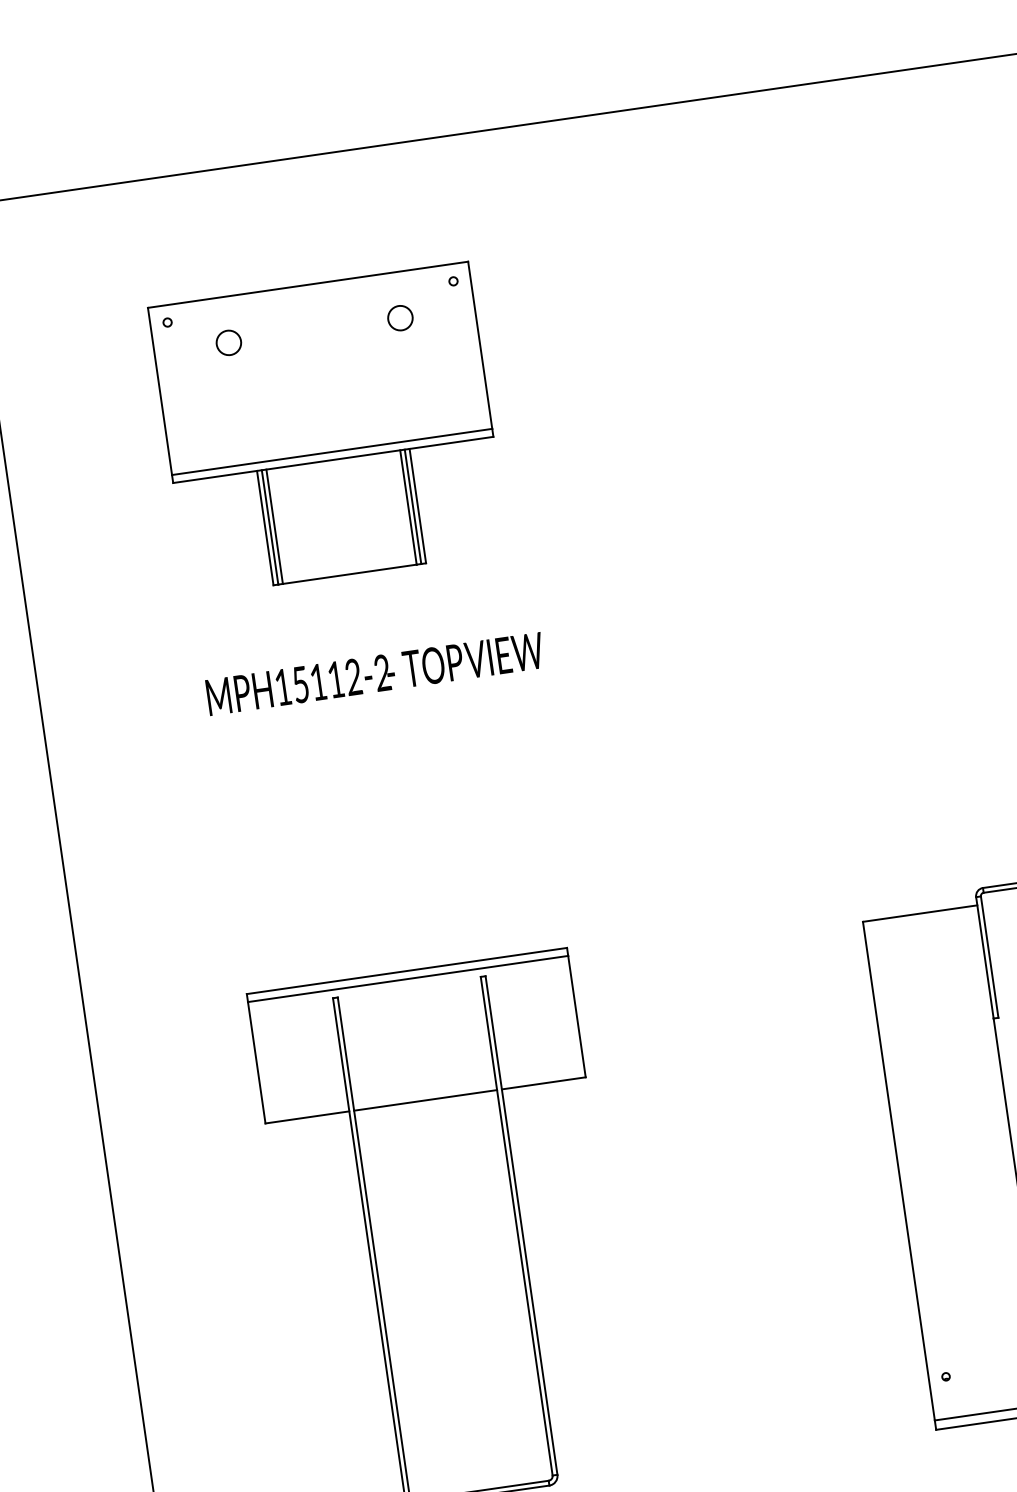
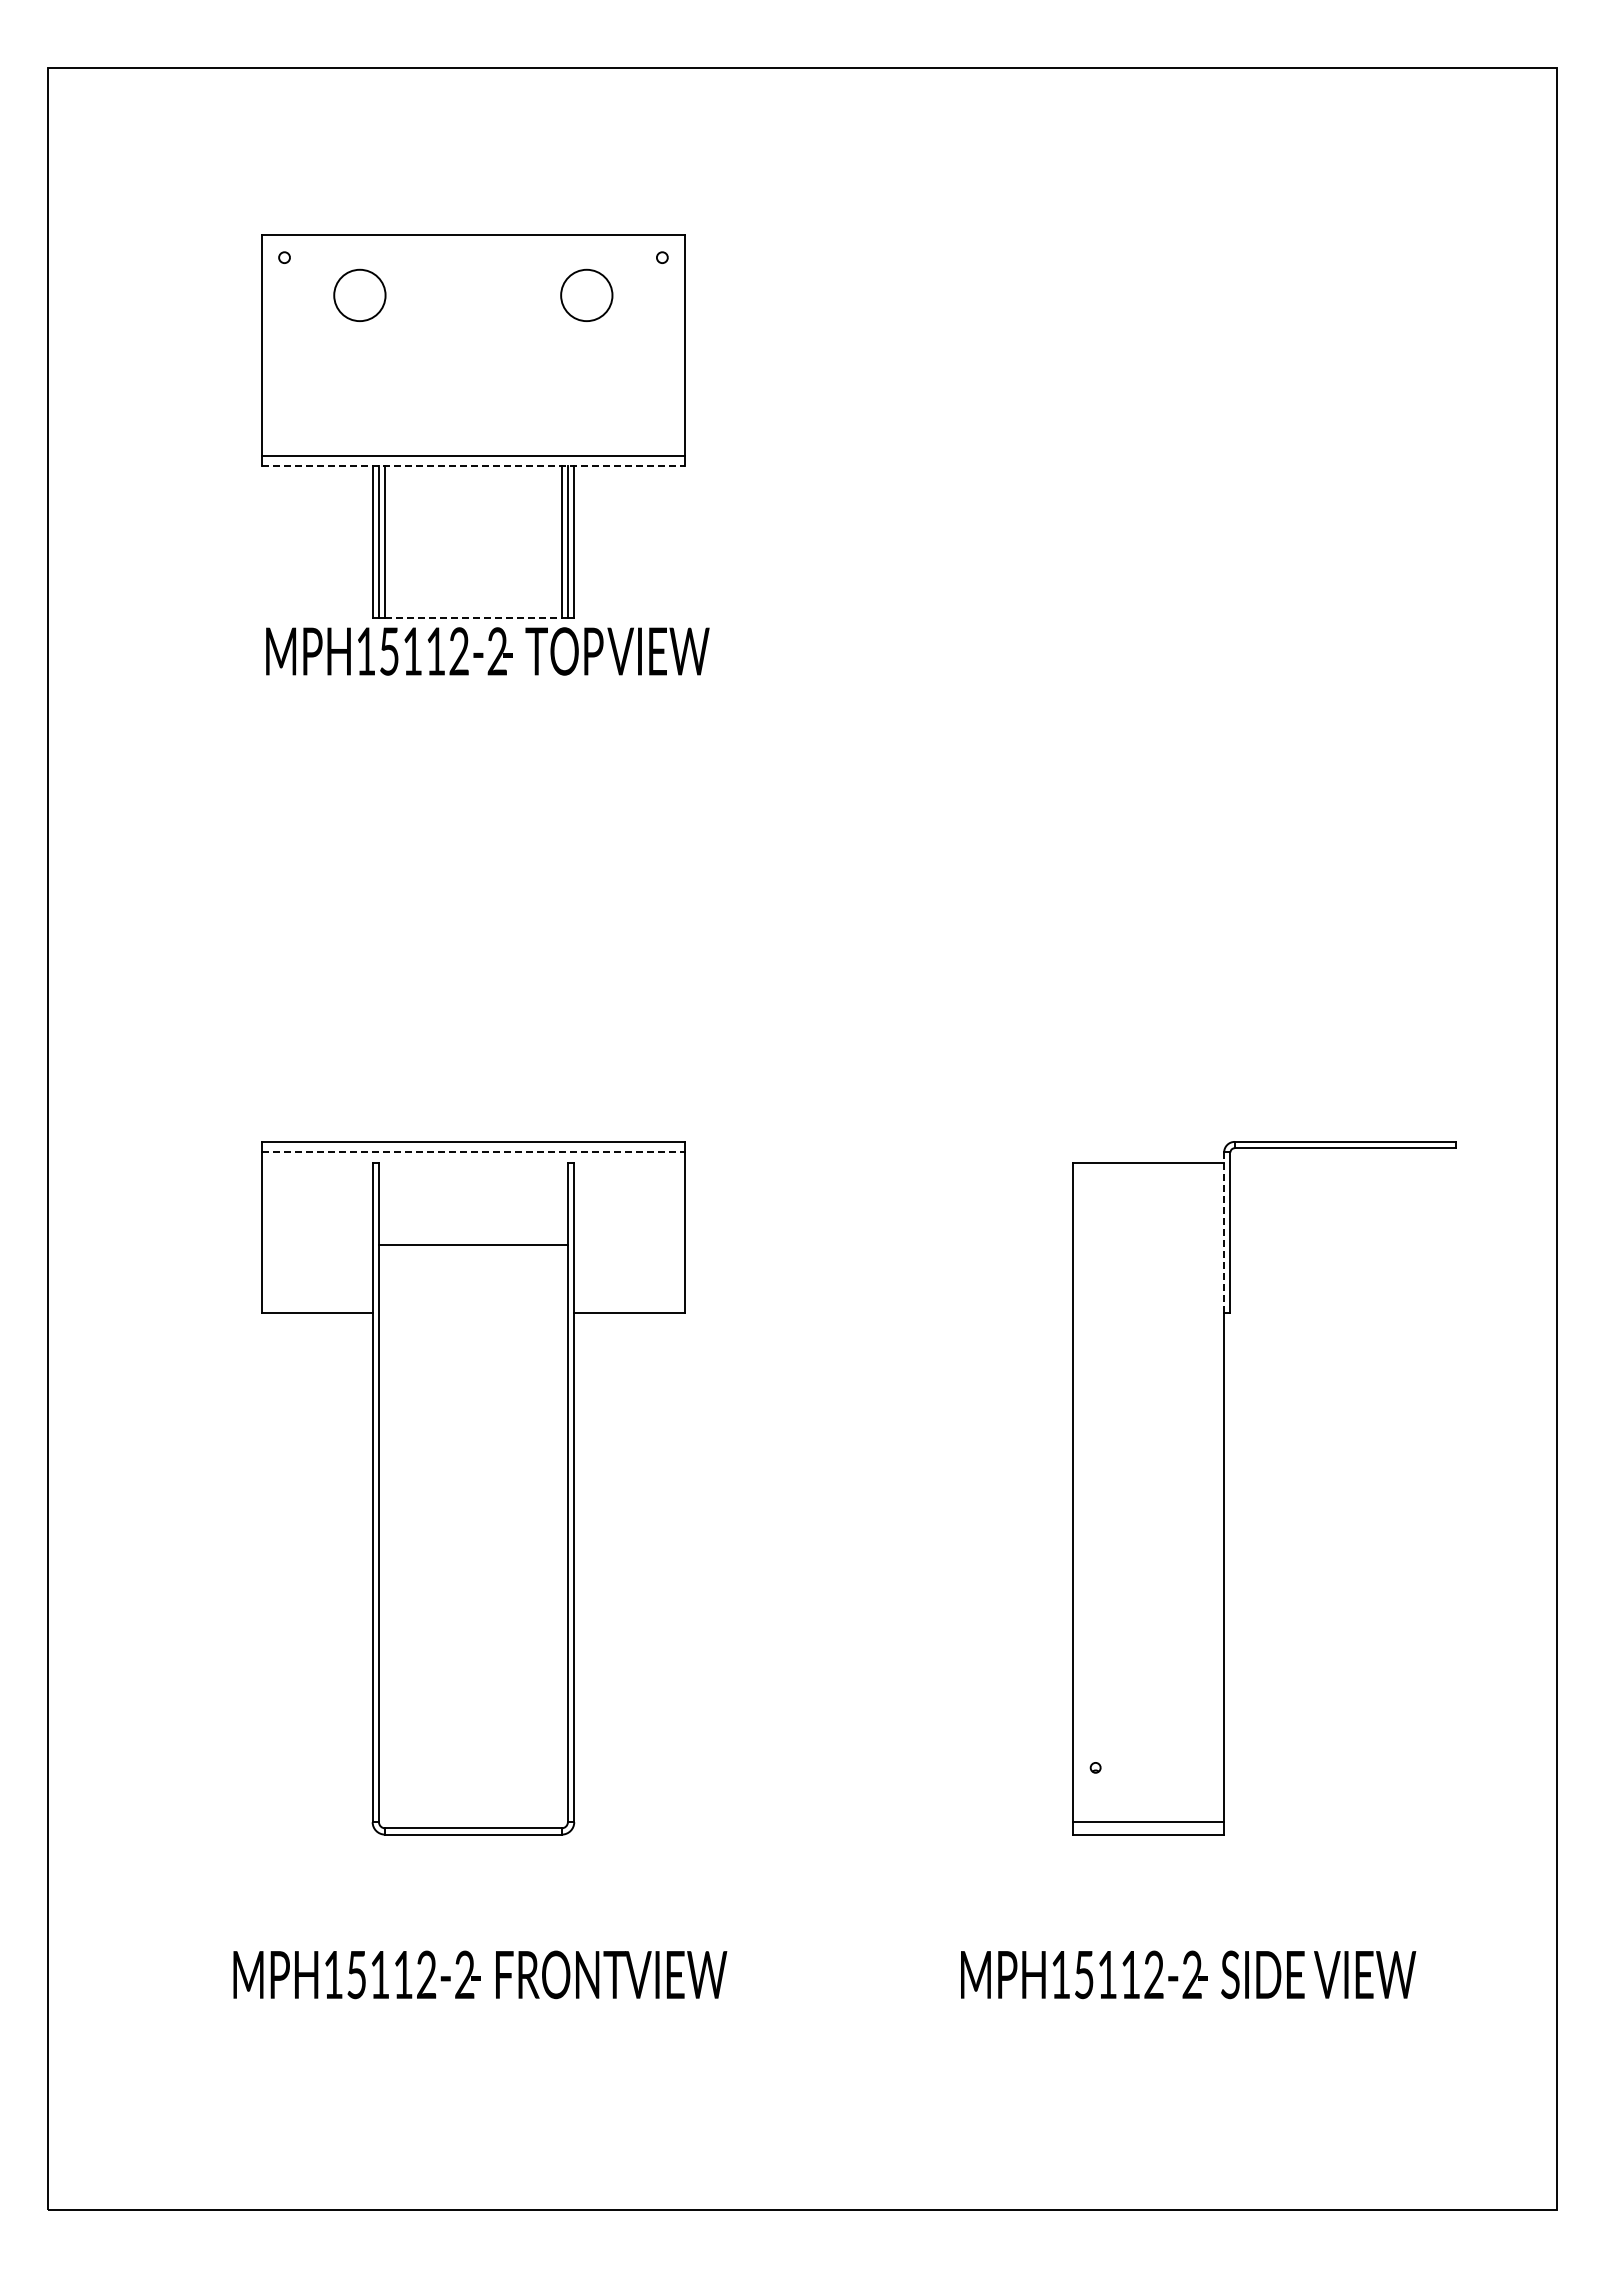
circle: (400, 318) -> (586, 295), size x1.6
circle: (229, 342) -> (360, 295), size x1.6
line: (333, 459) -> (473, 466), solid -> dashed
line: (349, 574) -> (473, 617), solid -> dashed
text: (375, 674) -> (487, 651), moved
line: (985, 957) -> (1224, 1232), solid -> dashed
line: (408, 979) -> (473, 1152), solid -> dashed
line: (425, 1100) -> (473, 1244), moved

